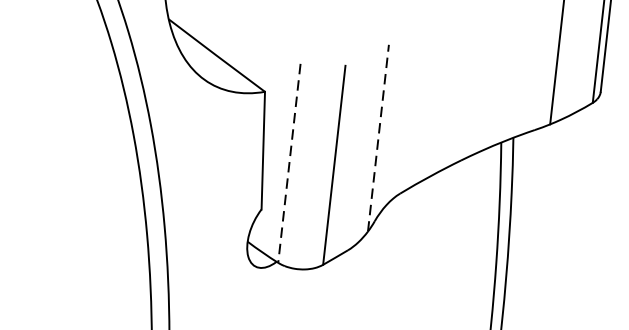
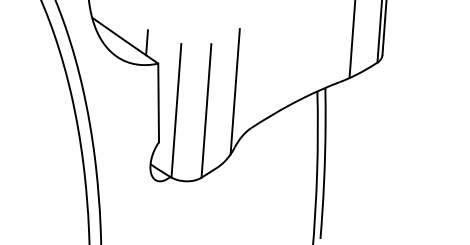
line: (248, 59) -> (146, 42), added
line: (378, 137) -> (235, 91), dashed -> solid
line: (289, 162) -> (176, 110), dashed -> solid

